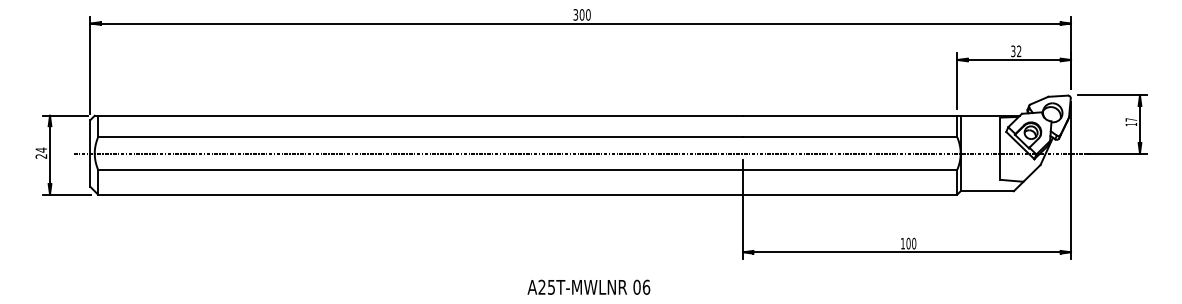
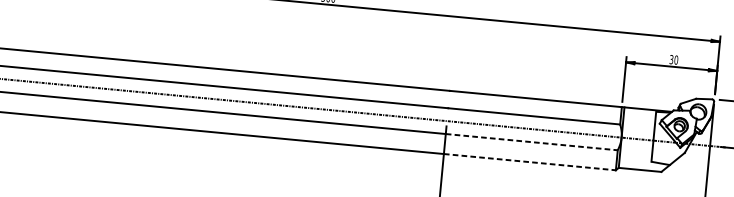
text: (1019, 51) -> (676, 60), 32 -> 30
line: (850, 169) -> (532, 142), solid -> dashed
line: (850, 194) -> (530, 162), solid -> dashed

